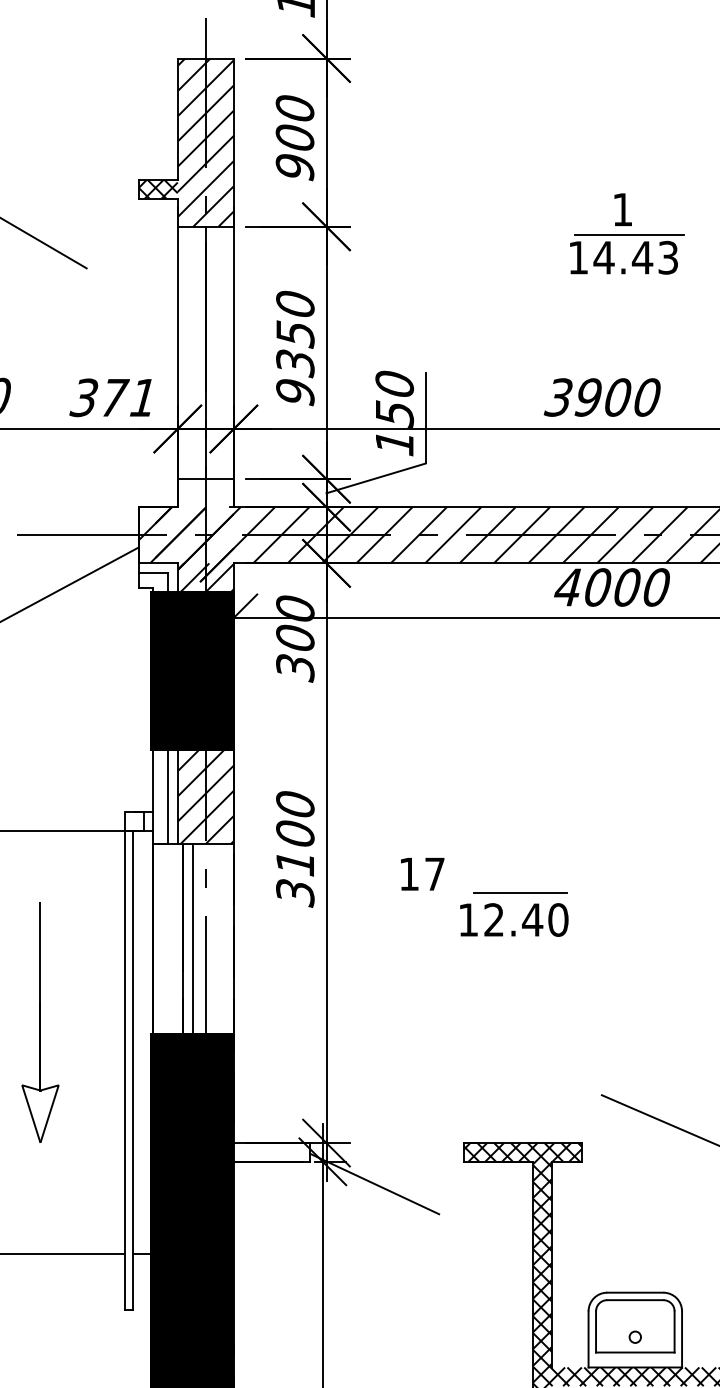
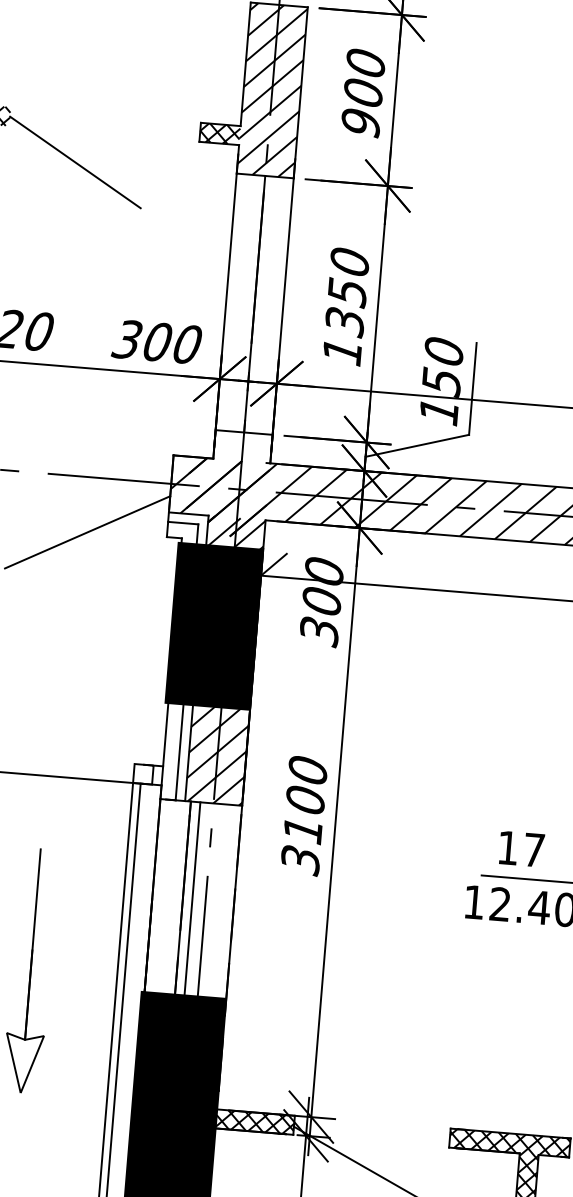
text: (295, 392) -> (342, 351), 9350 -> 1350
text: (128, 397) -> (172, 342), 371 -> 300
text: (422, 874) -> (521, 849), moved
hatch: (271, 1152) -> (254, 1122), added

